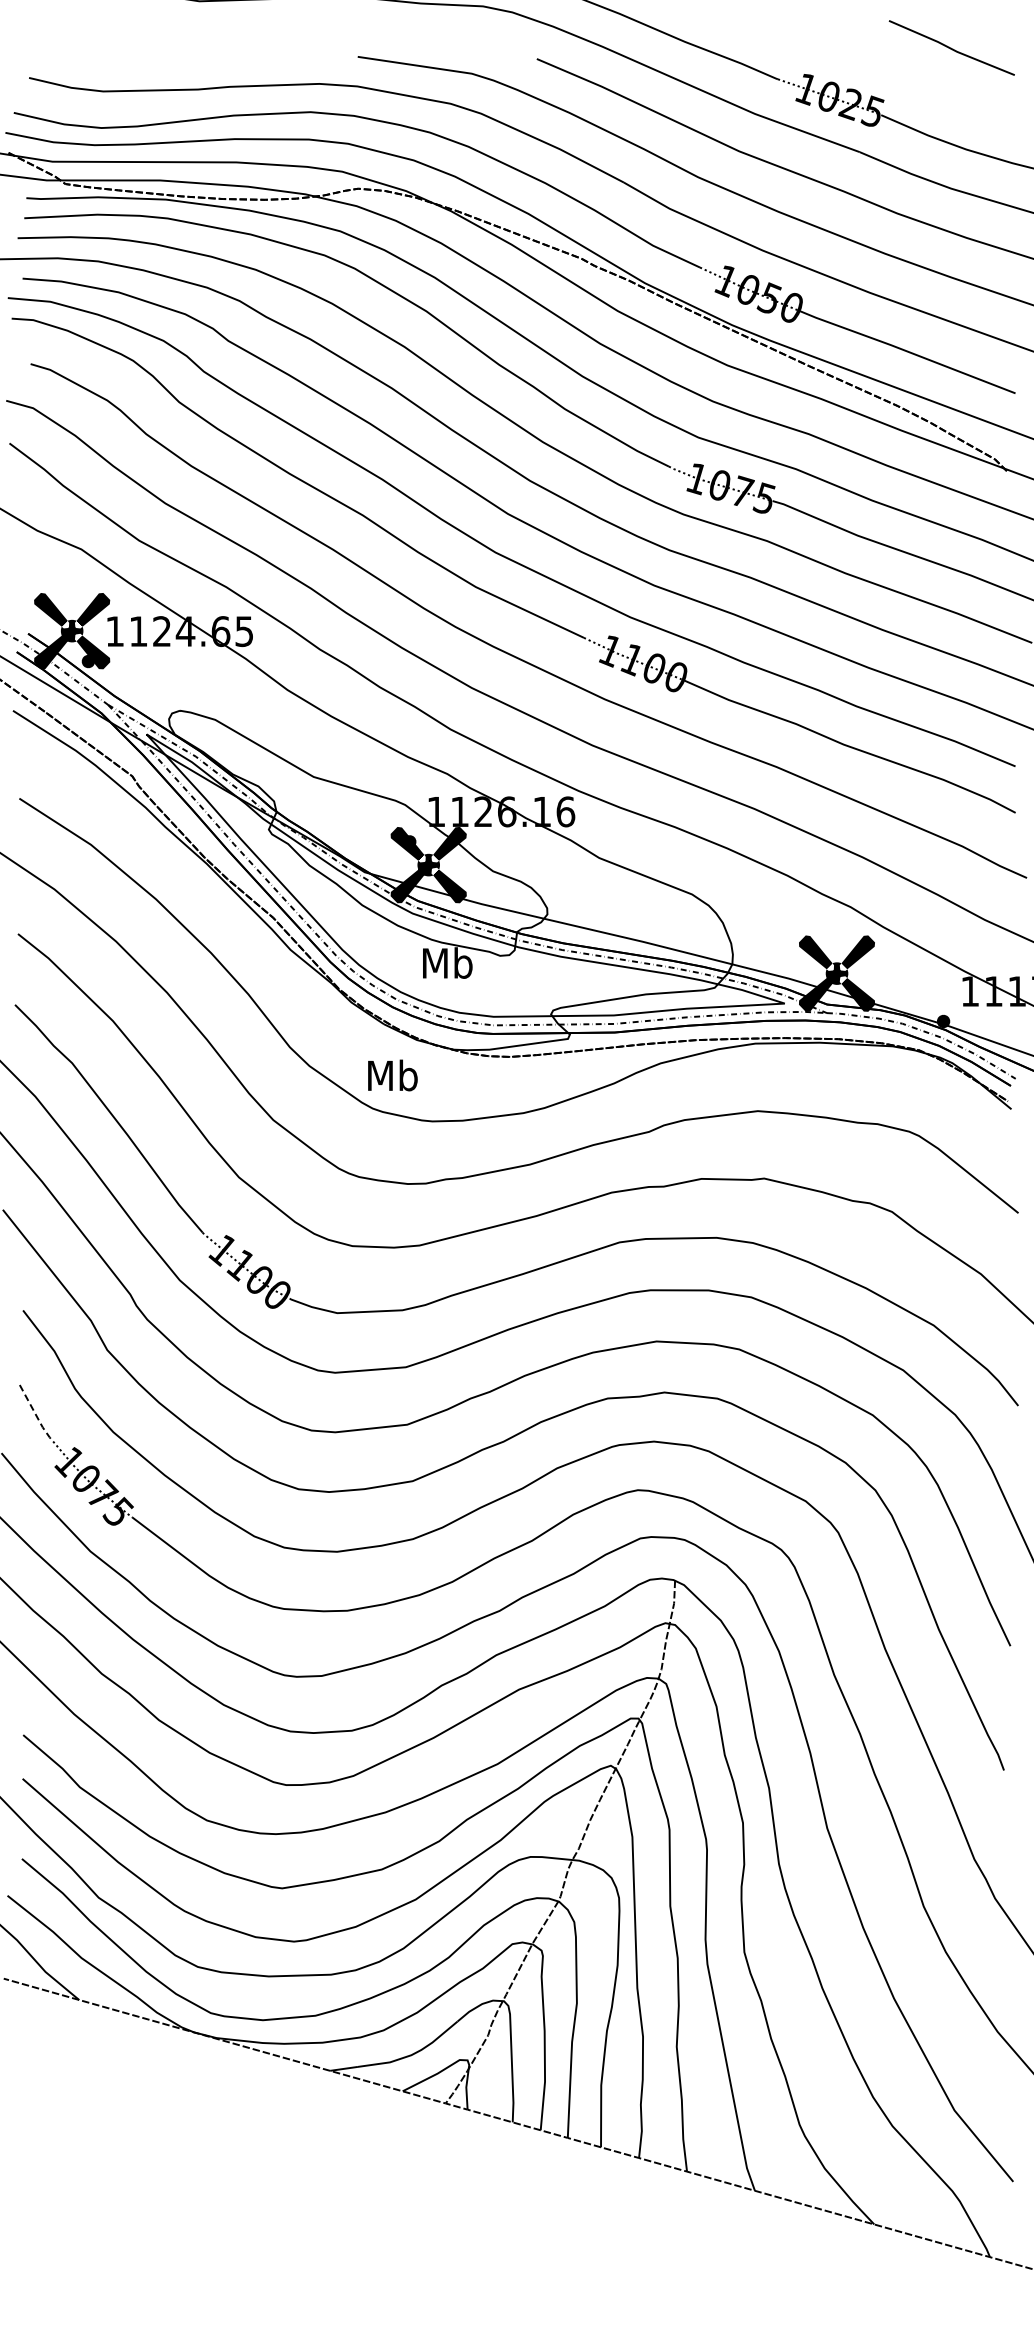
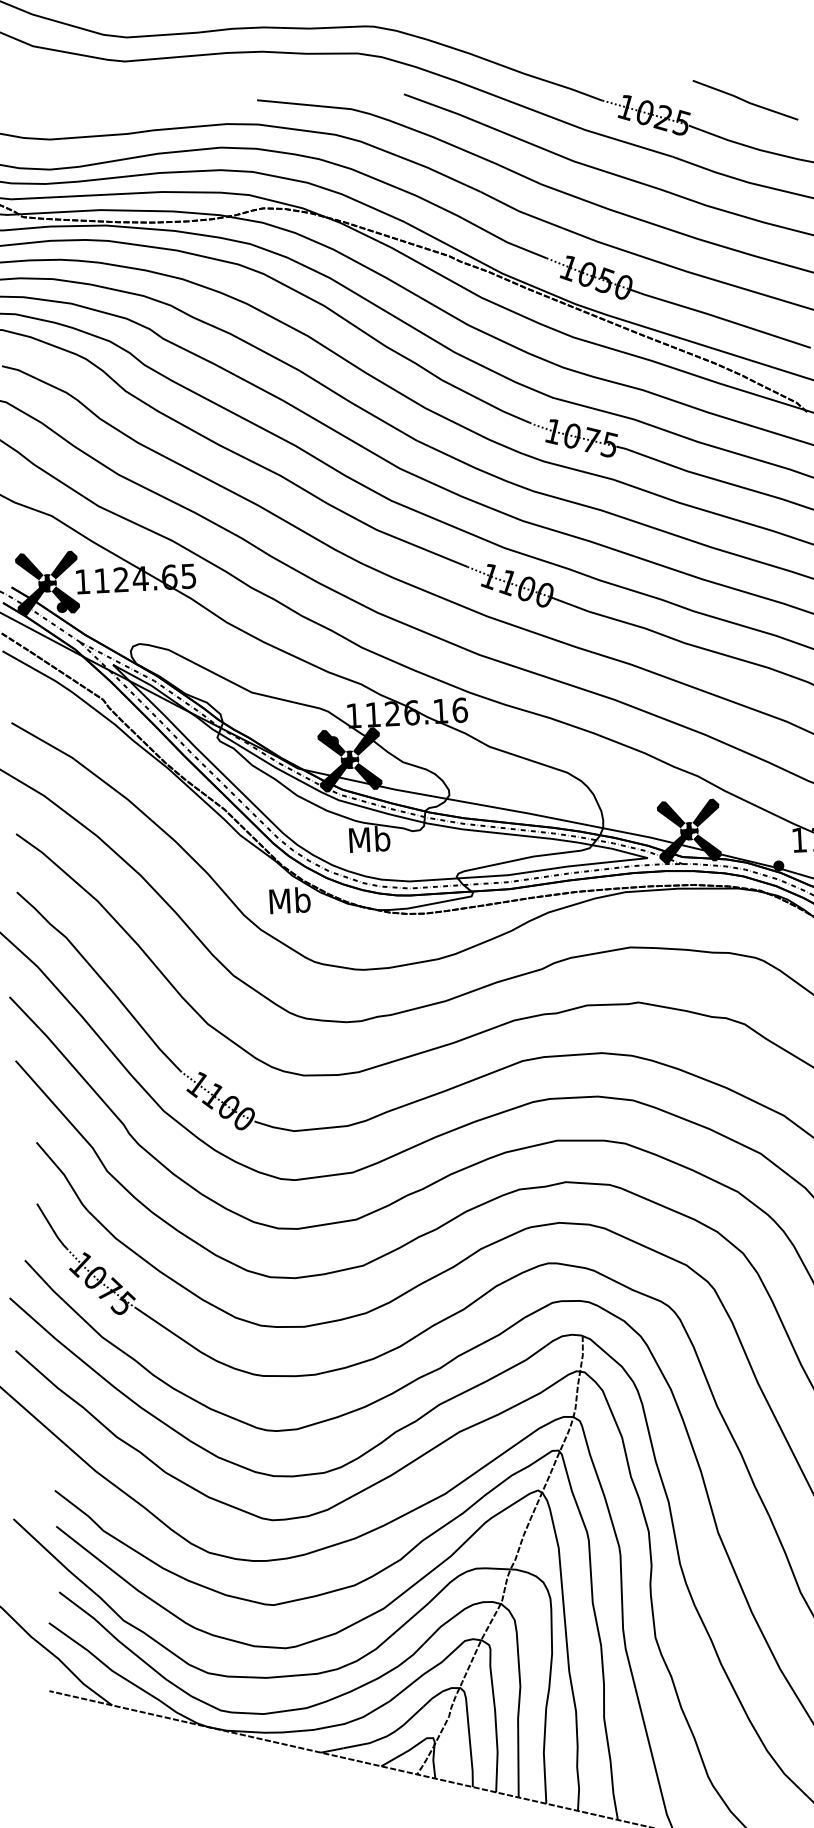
line: (951, 47) -> (745, 99), moved
text: (392, 1075) -> (289, 900), moved
line: (36, 1415) -> (52, 1227), dashed -> solid

